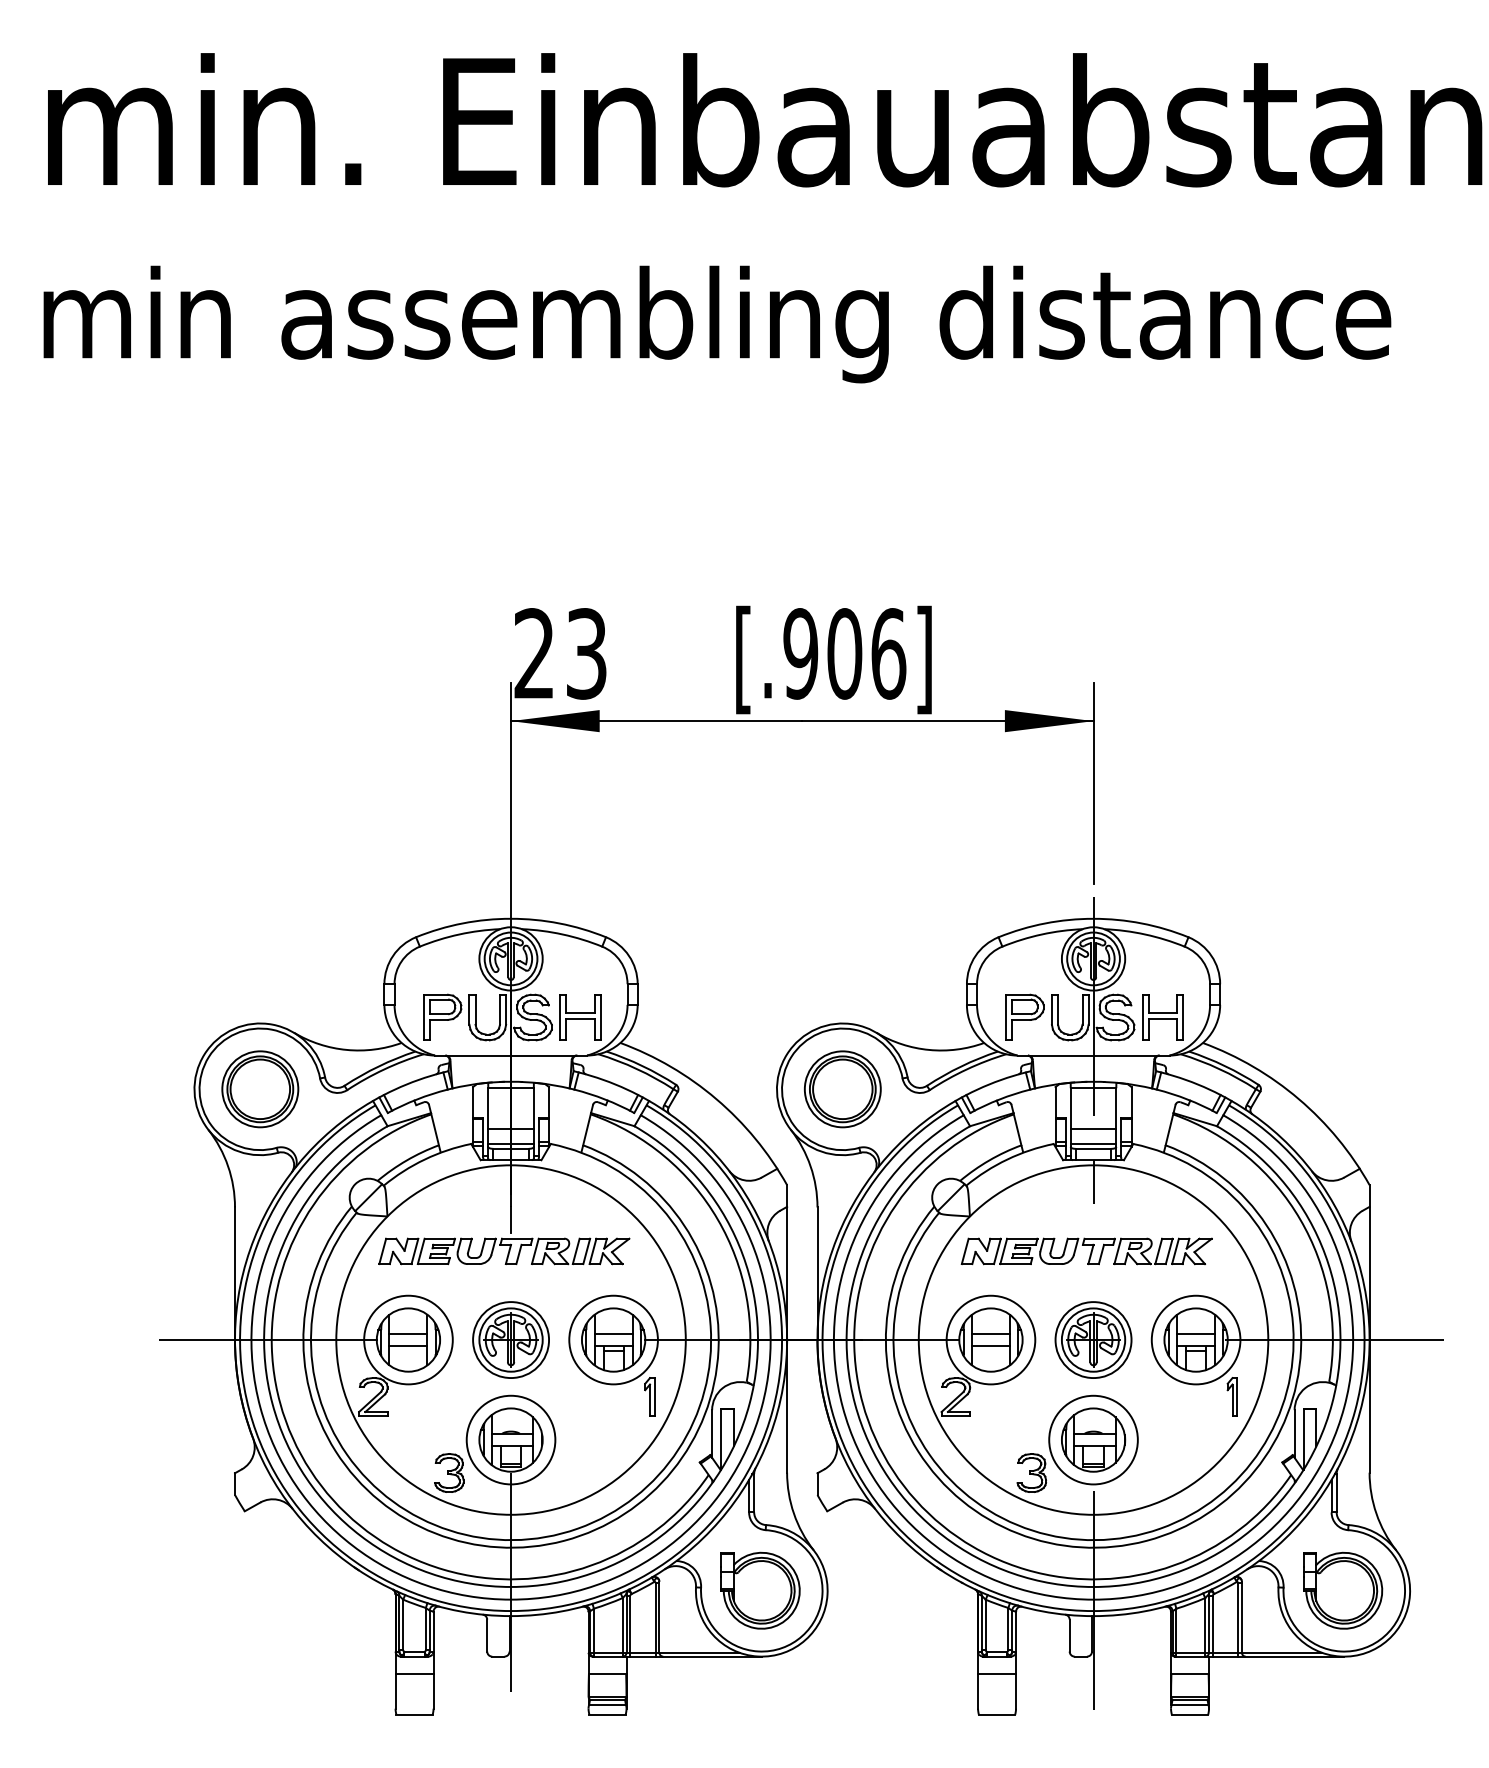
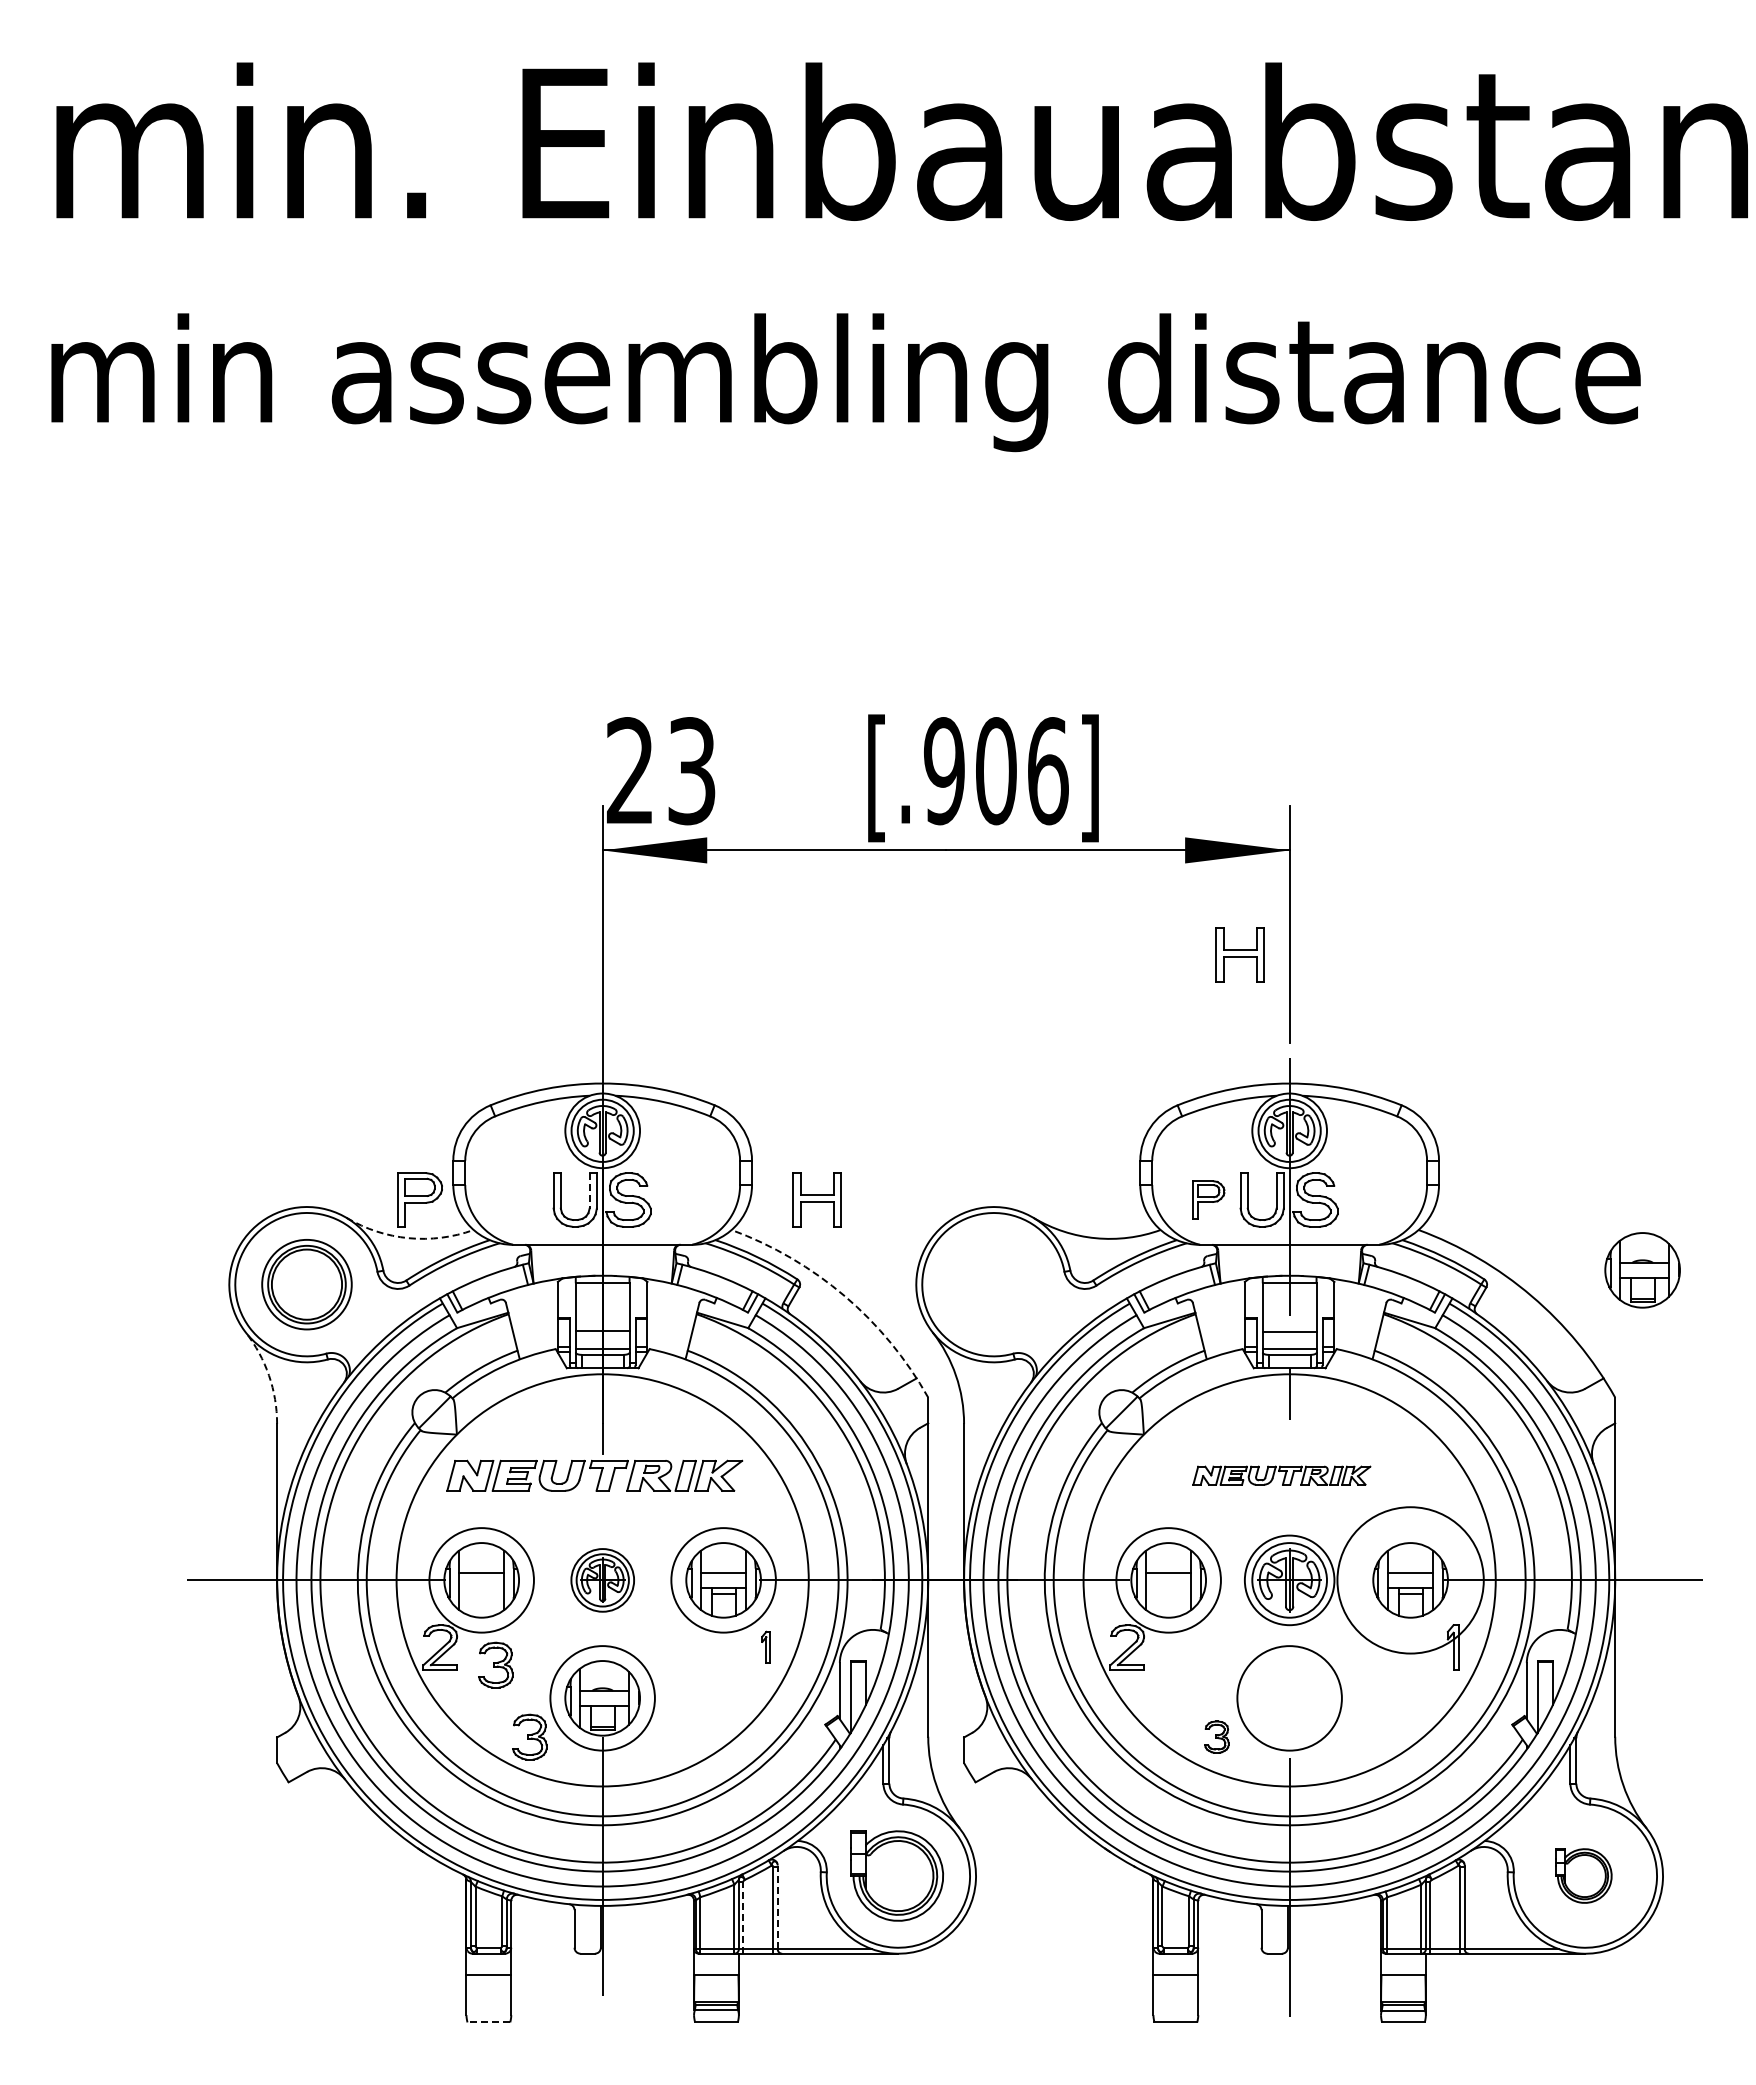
line: (499, 1009) -> (589, 1190), solid -> dashed
part: (442, 1017) -> (419, 1199), moved
part: (579, 1017) -> (816, 1199), moved
part: (1024, 1017) -> (1208, 1199), size x0.7
part: (1162, 1017) -> (1239, 954), moved
arc: (346, 1050) -> (408, 1238), solid -> dashed
part: (842, 1089) -> (993, 1284), removed
arc: (716, 1099) -> (844, 1296), solid -> dashed
arc: (228, 1166) -> (269, 1375), solid -> dashed
part: (1086, 1251) -> (1281, 1475), size x0.6
part: (510, 1340) -> (602, 1580), size x0.7
circle: (1196, 1340) -> (1410, 1580), size x1.4
line: (408, 1346) -> (481, 1587), removed
line: (990, 1346) -> (1168, 1587), removed
part: (649, 1396) -> (765, 1647), size x0.7
part: (420, 1411) -> (495, 1664), added
part: (1093, 1440) -> (1642, 1270), moved
part: (1031, 1472) -> (1216, 1736), size x0.7
part: (1342, 1590) -> (1583, 1875), size x0.6
line: (659, 1617) -> (777, 1907), solid -> dashed
line: (630, 1625) -> (743, 1917), solid -> dashed
line: (414, 1714) -> (488, 2022), solid -> dashed

